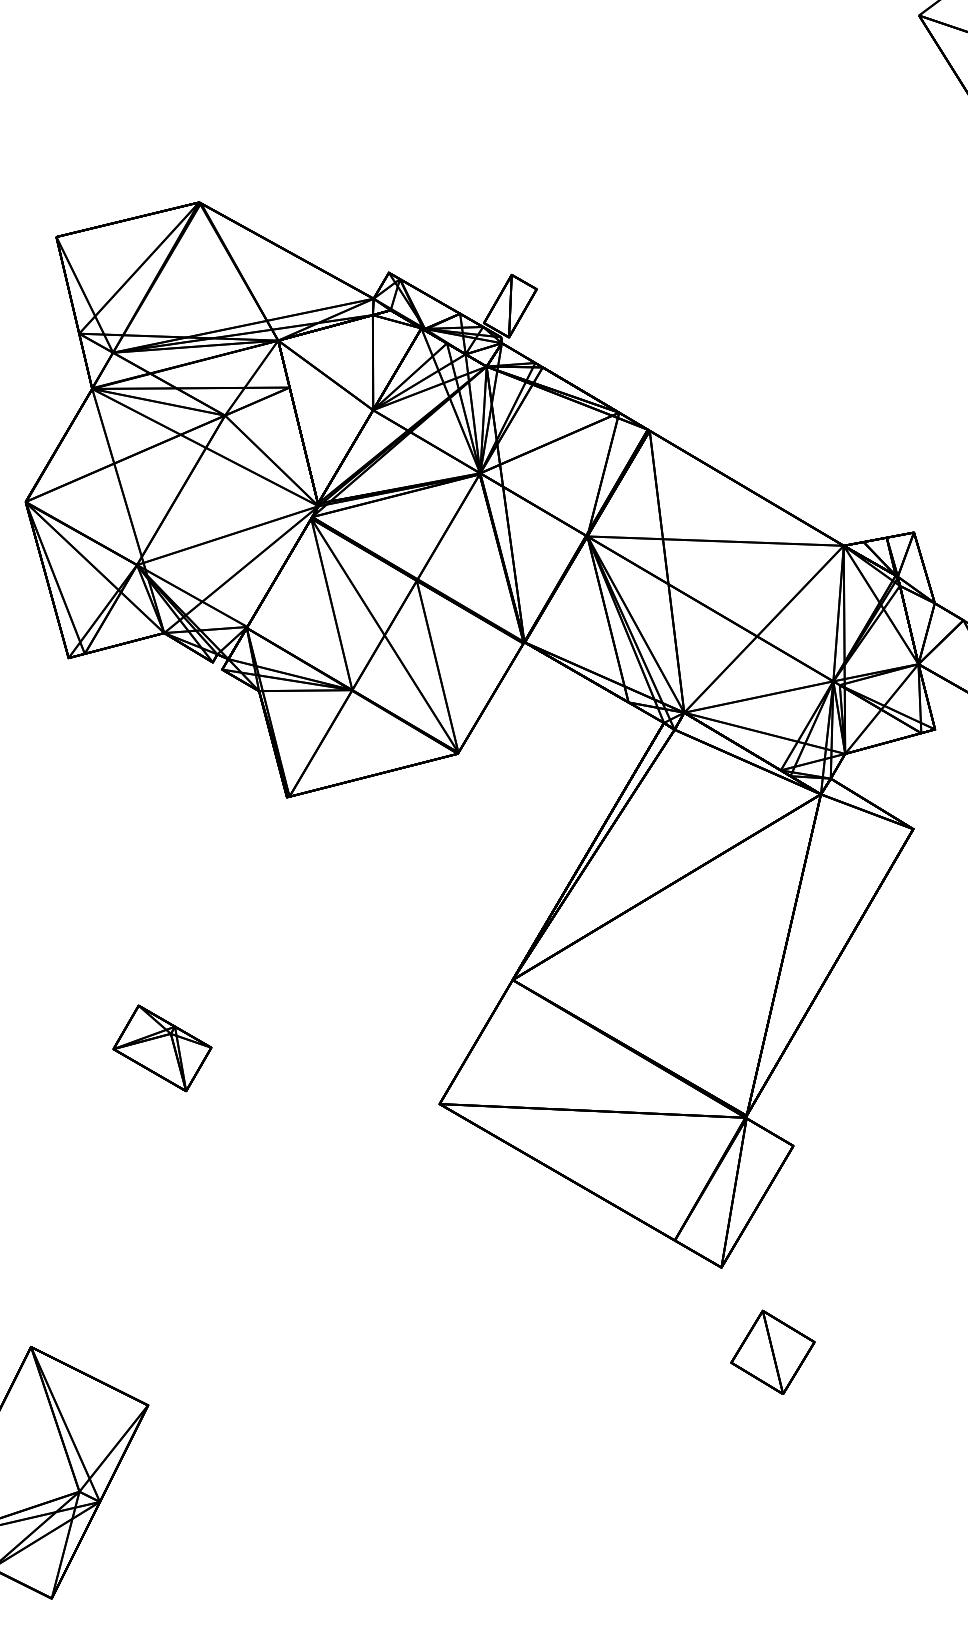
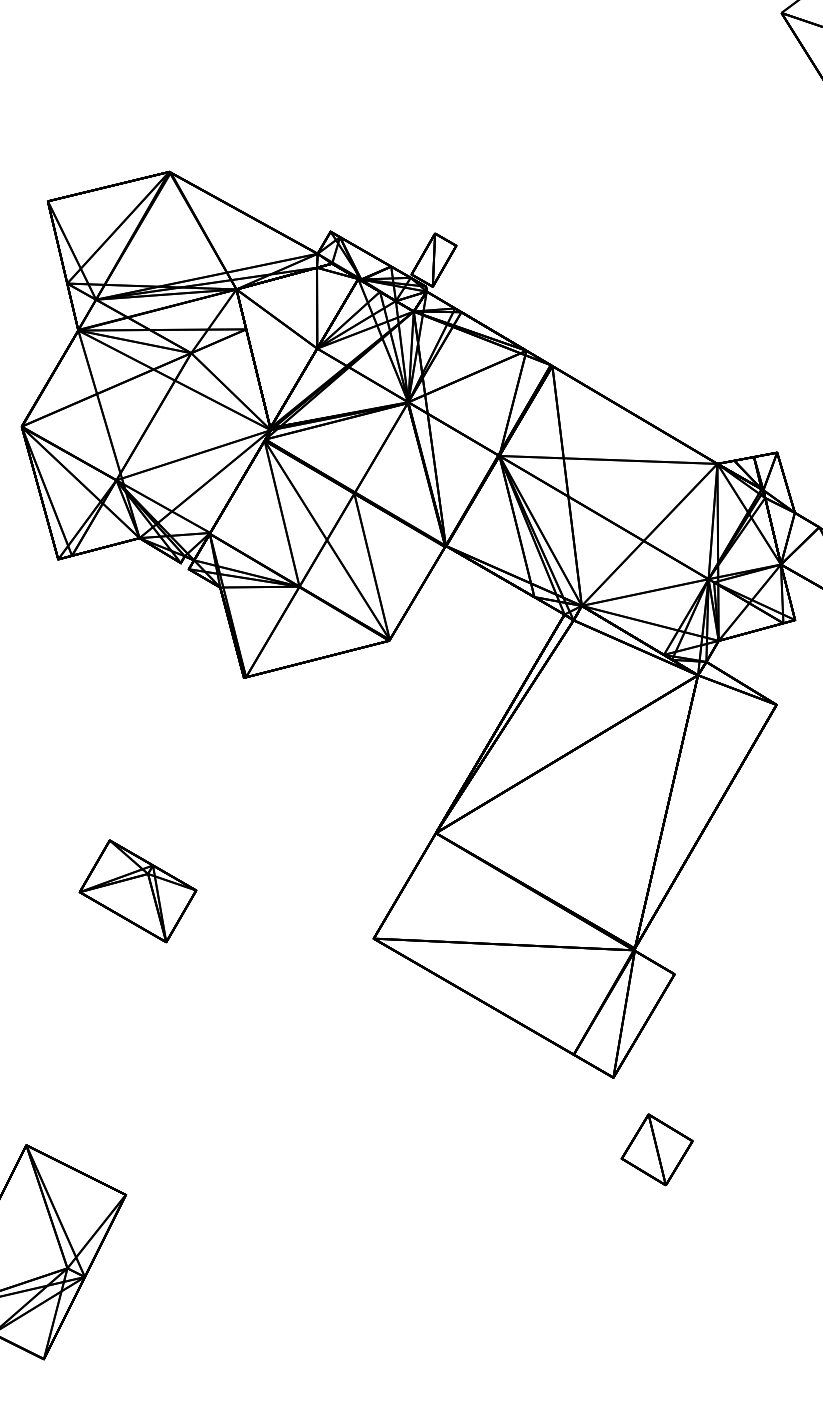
part: (162, 1048) -> (138, 891), size x1.4

